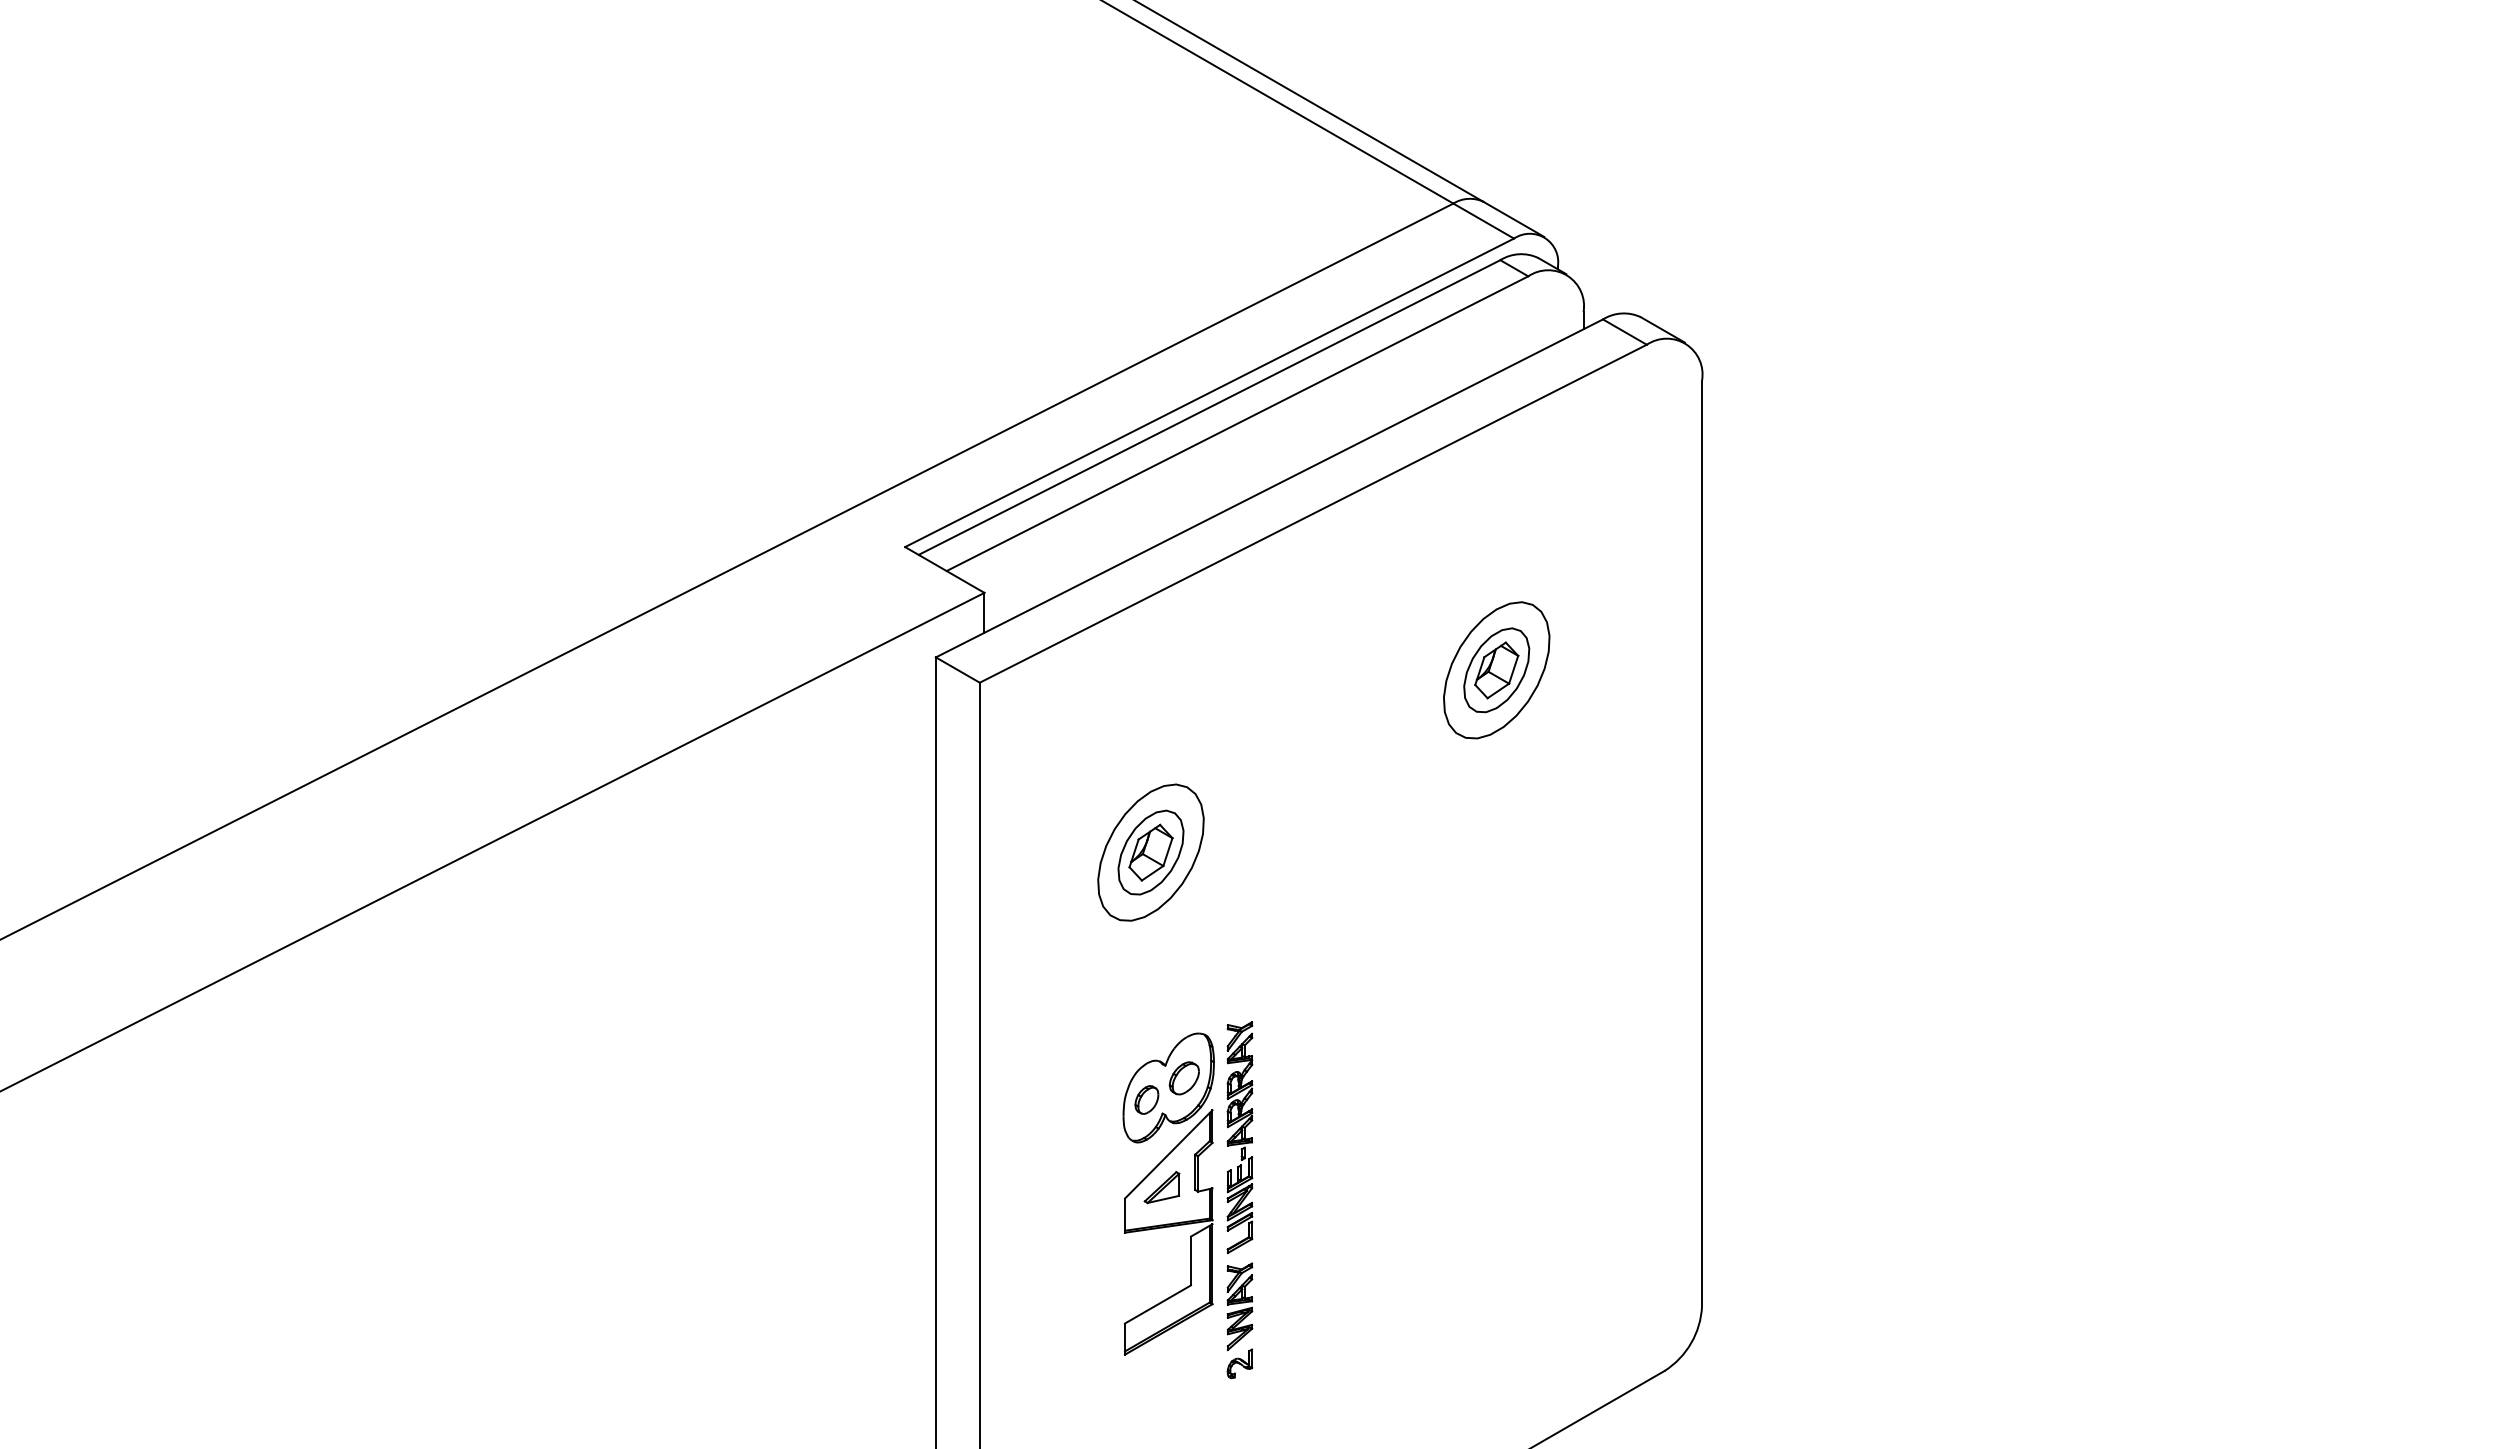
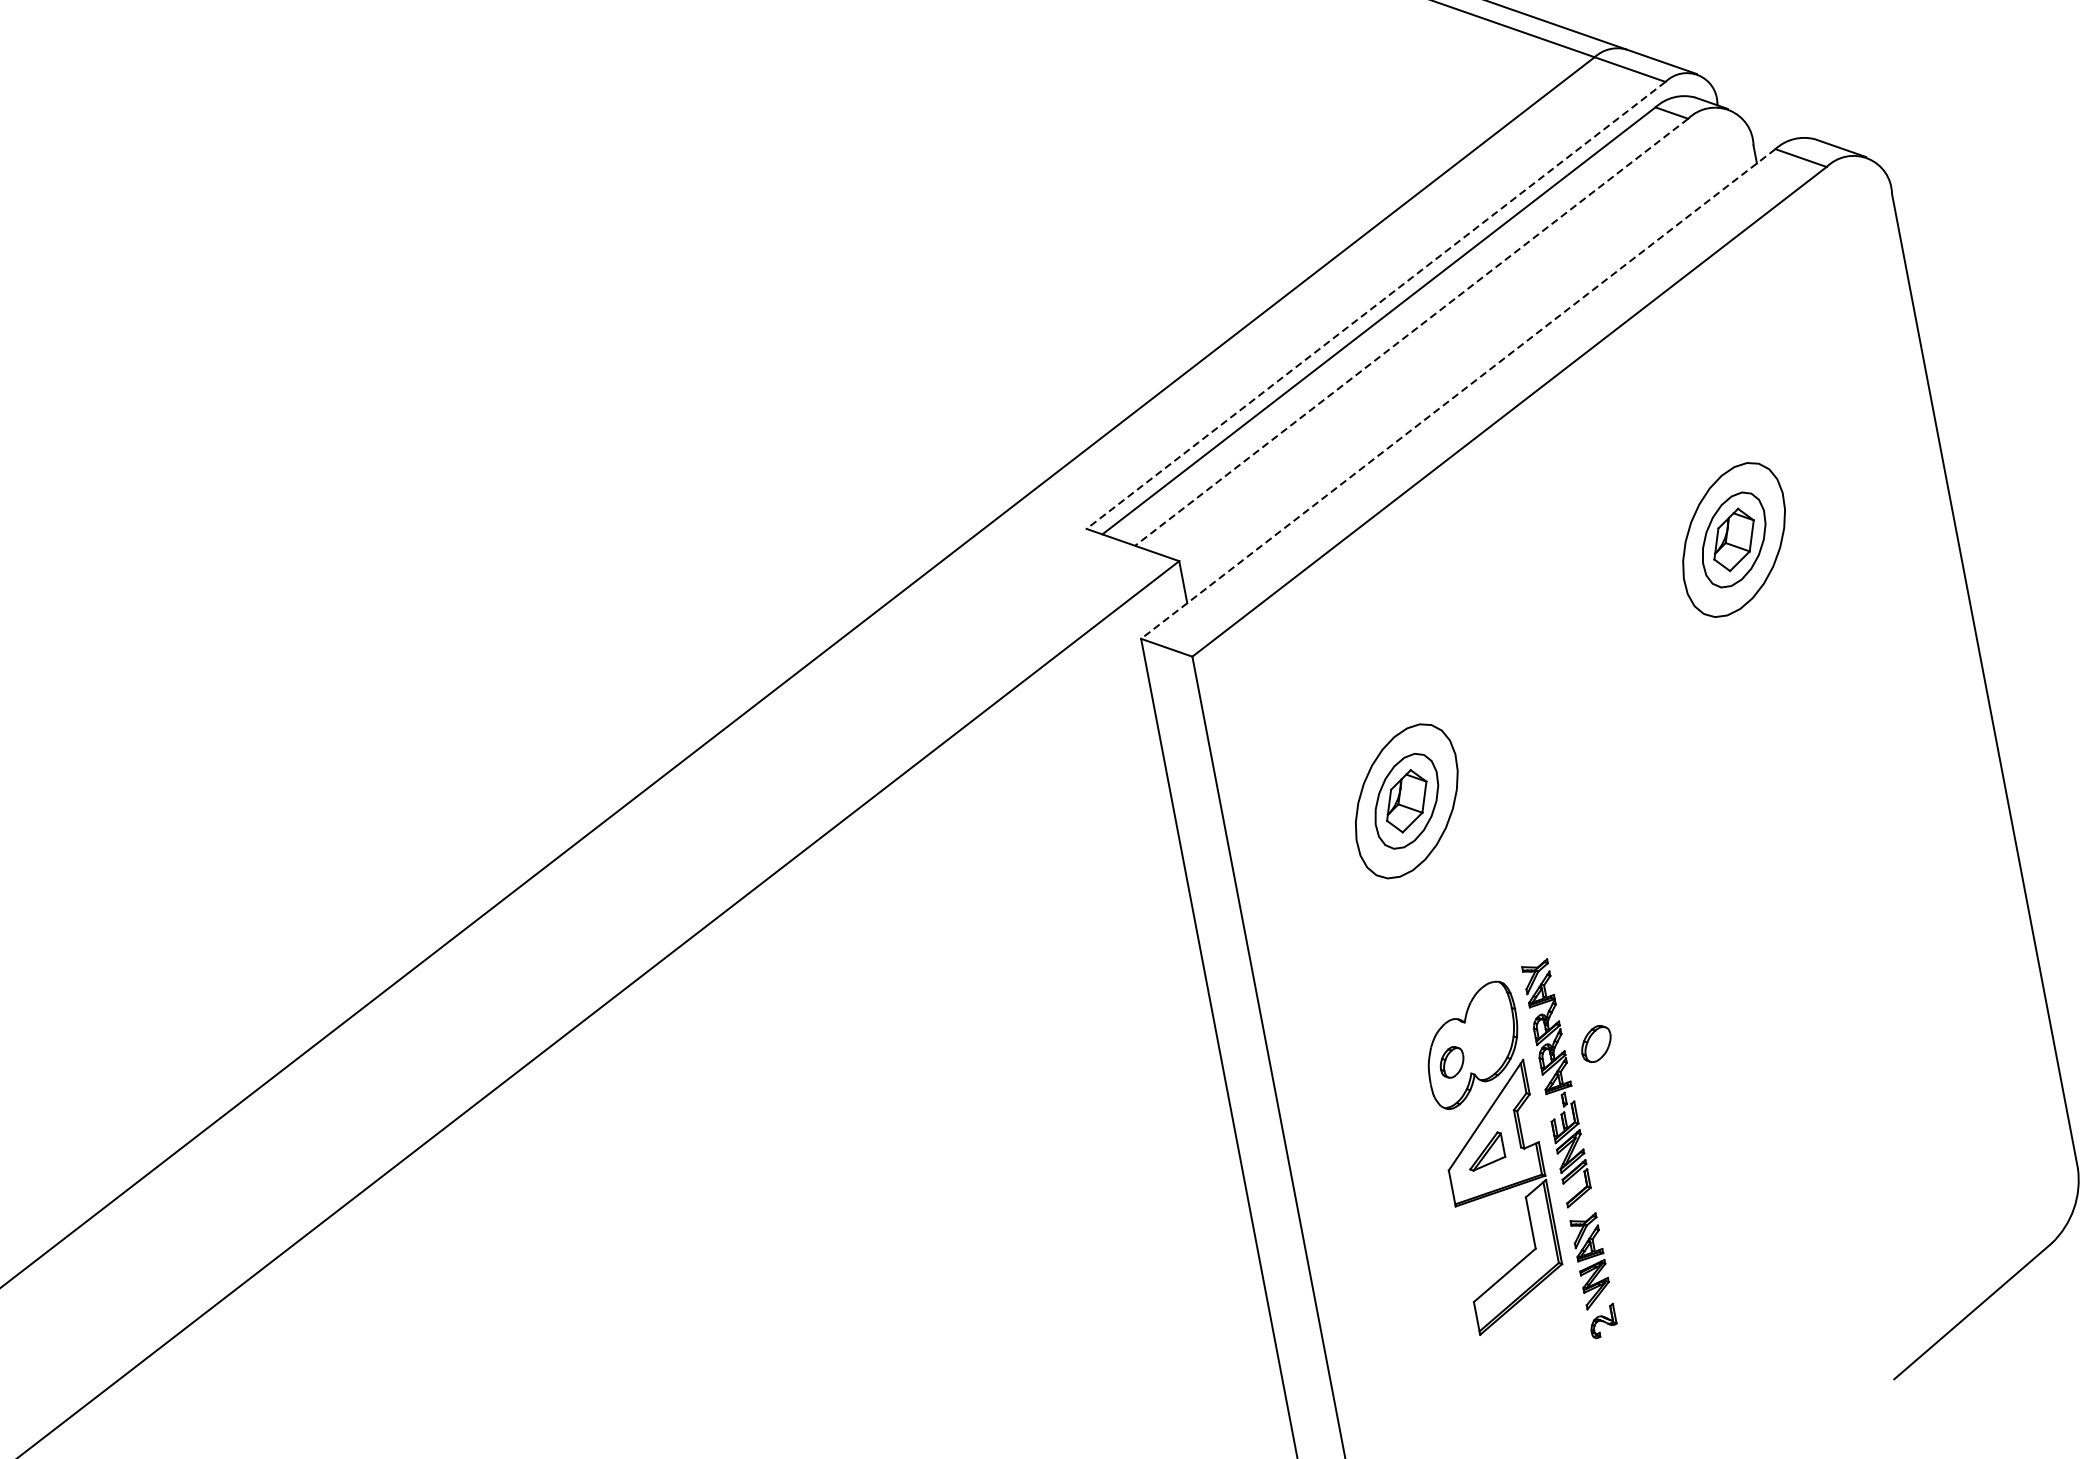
line: (1209, 393) -> (1376, 306), solid -> dashed
line: (1237, 423) -> (1411, 332), solid -> dashed
line: (1269, 488) -> (1458, 394), solid -> dashed
part: (1183, 1078) -> (1595, 1044), moved

